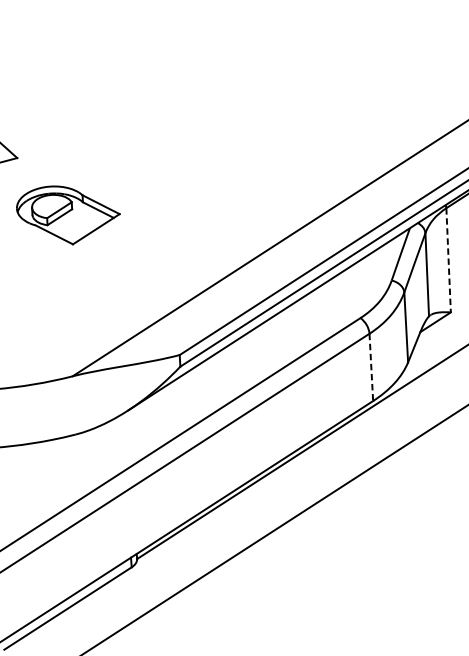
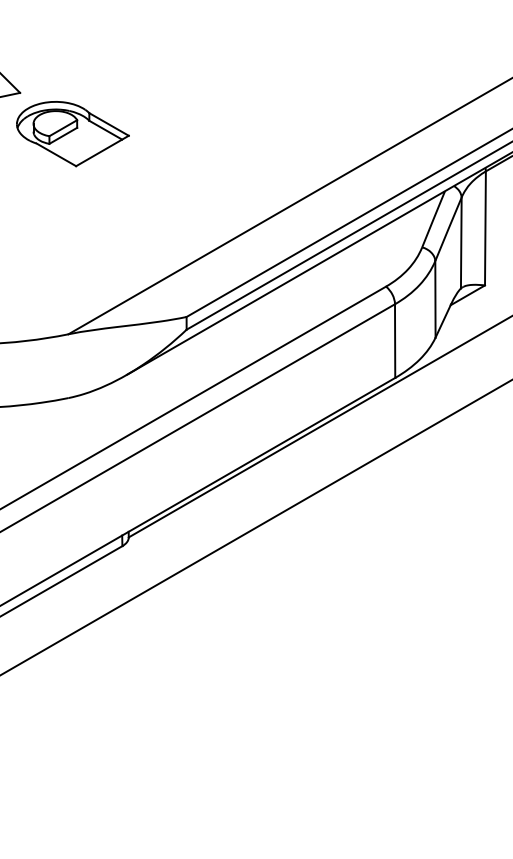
part: (68, 215) -> (72, 134), moved
line: (448, 260) -> (485, 228), dashed -> solid
line: (371, 367) -> (395, 341), dashed -> solid

